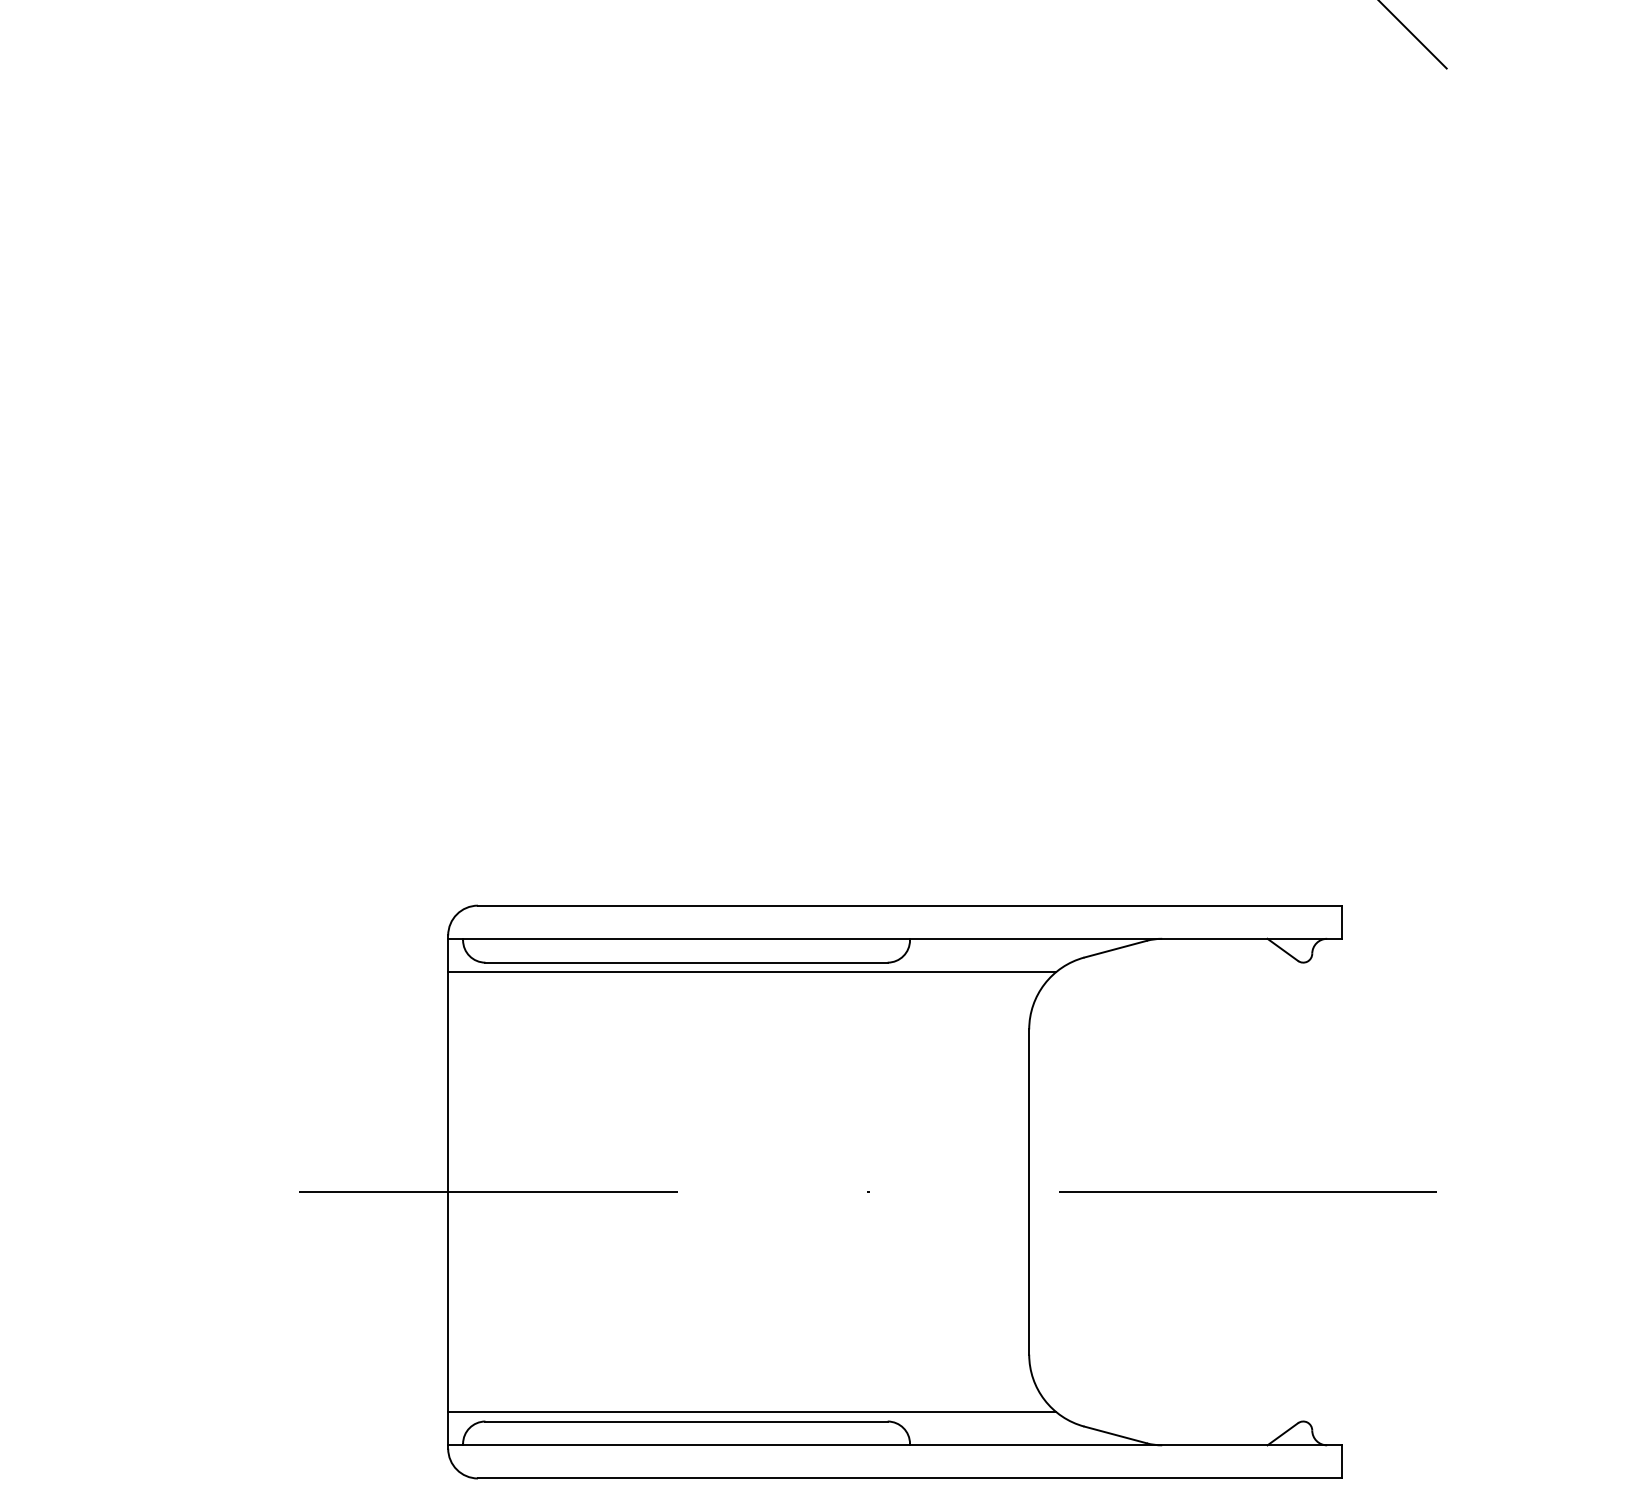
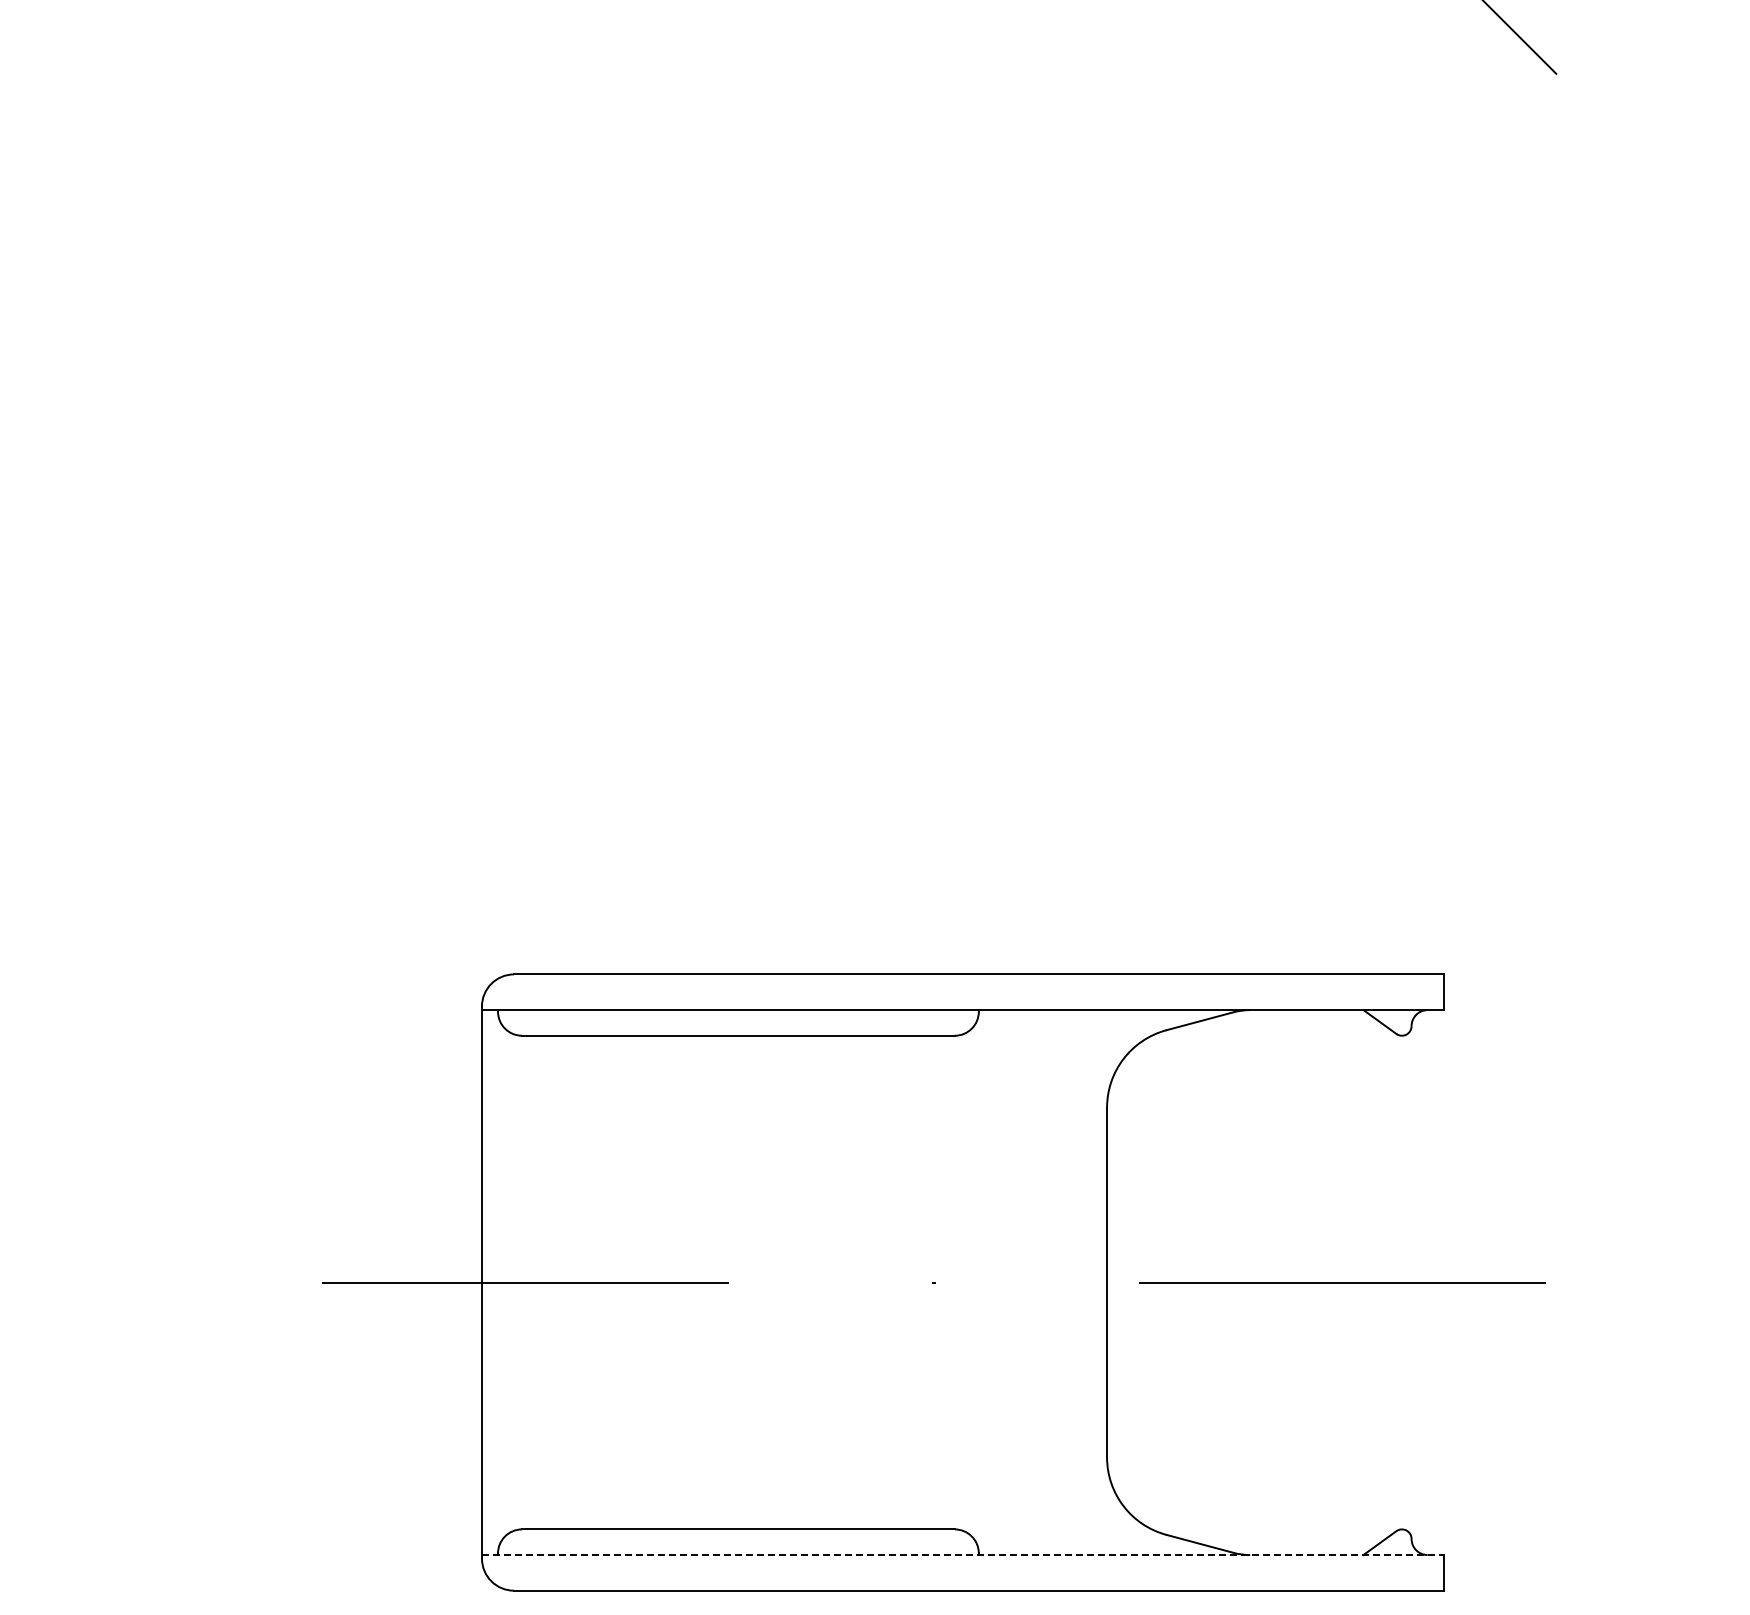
line: (751, 972) -> (808, 1046), removed
line: (751, 1411) -> (808, 1518), removed
line: (894, 1445) -> (962, 1555), solid -> dashed

